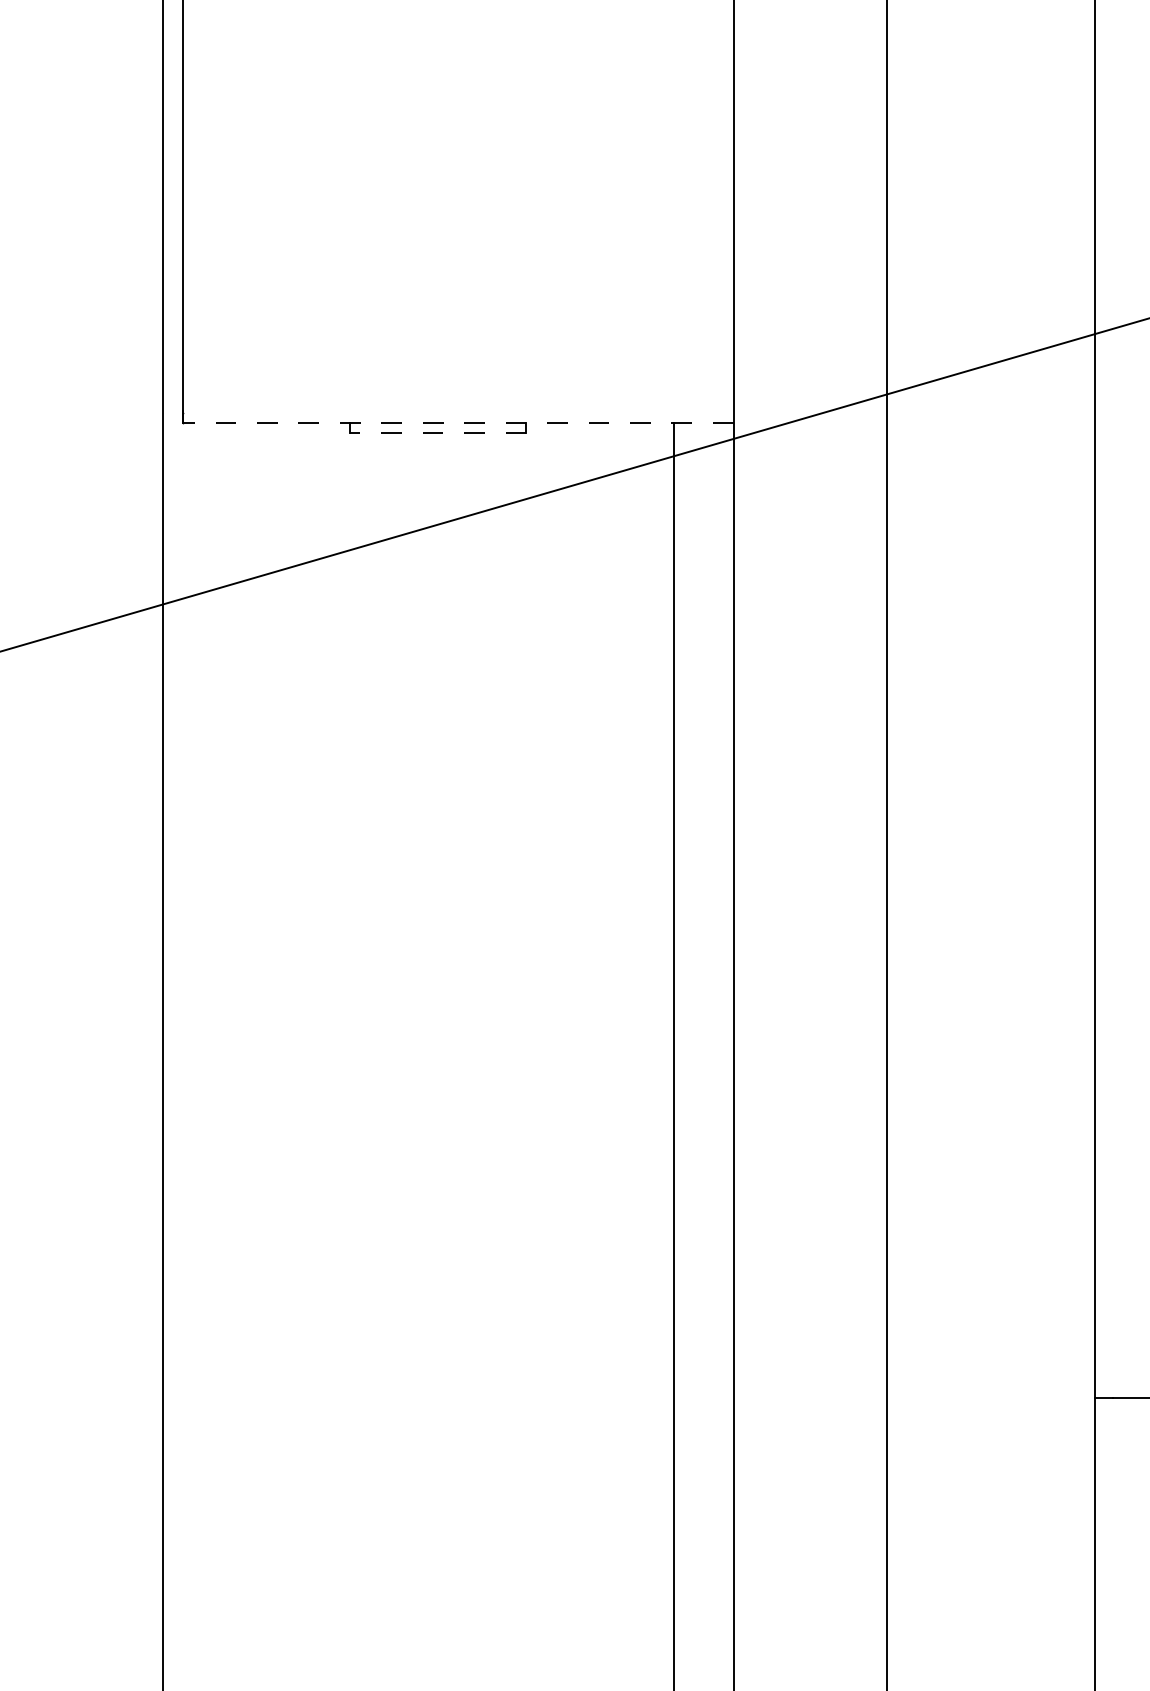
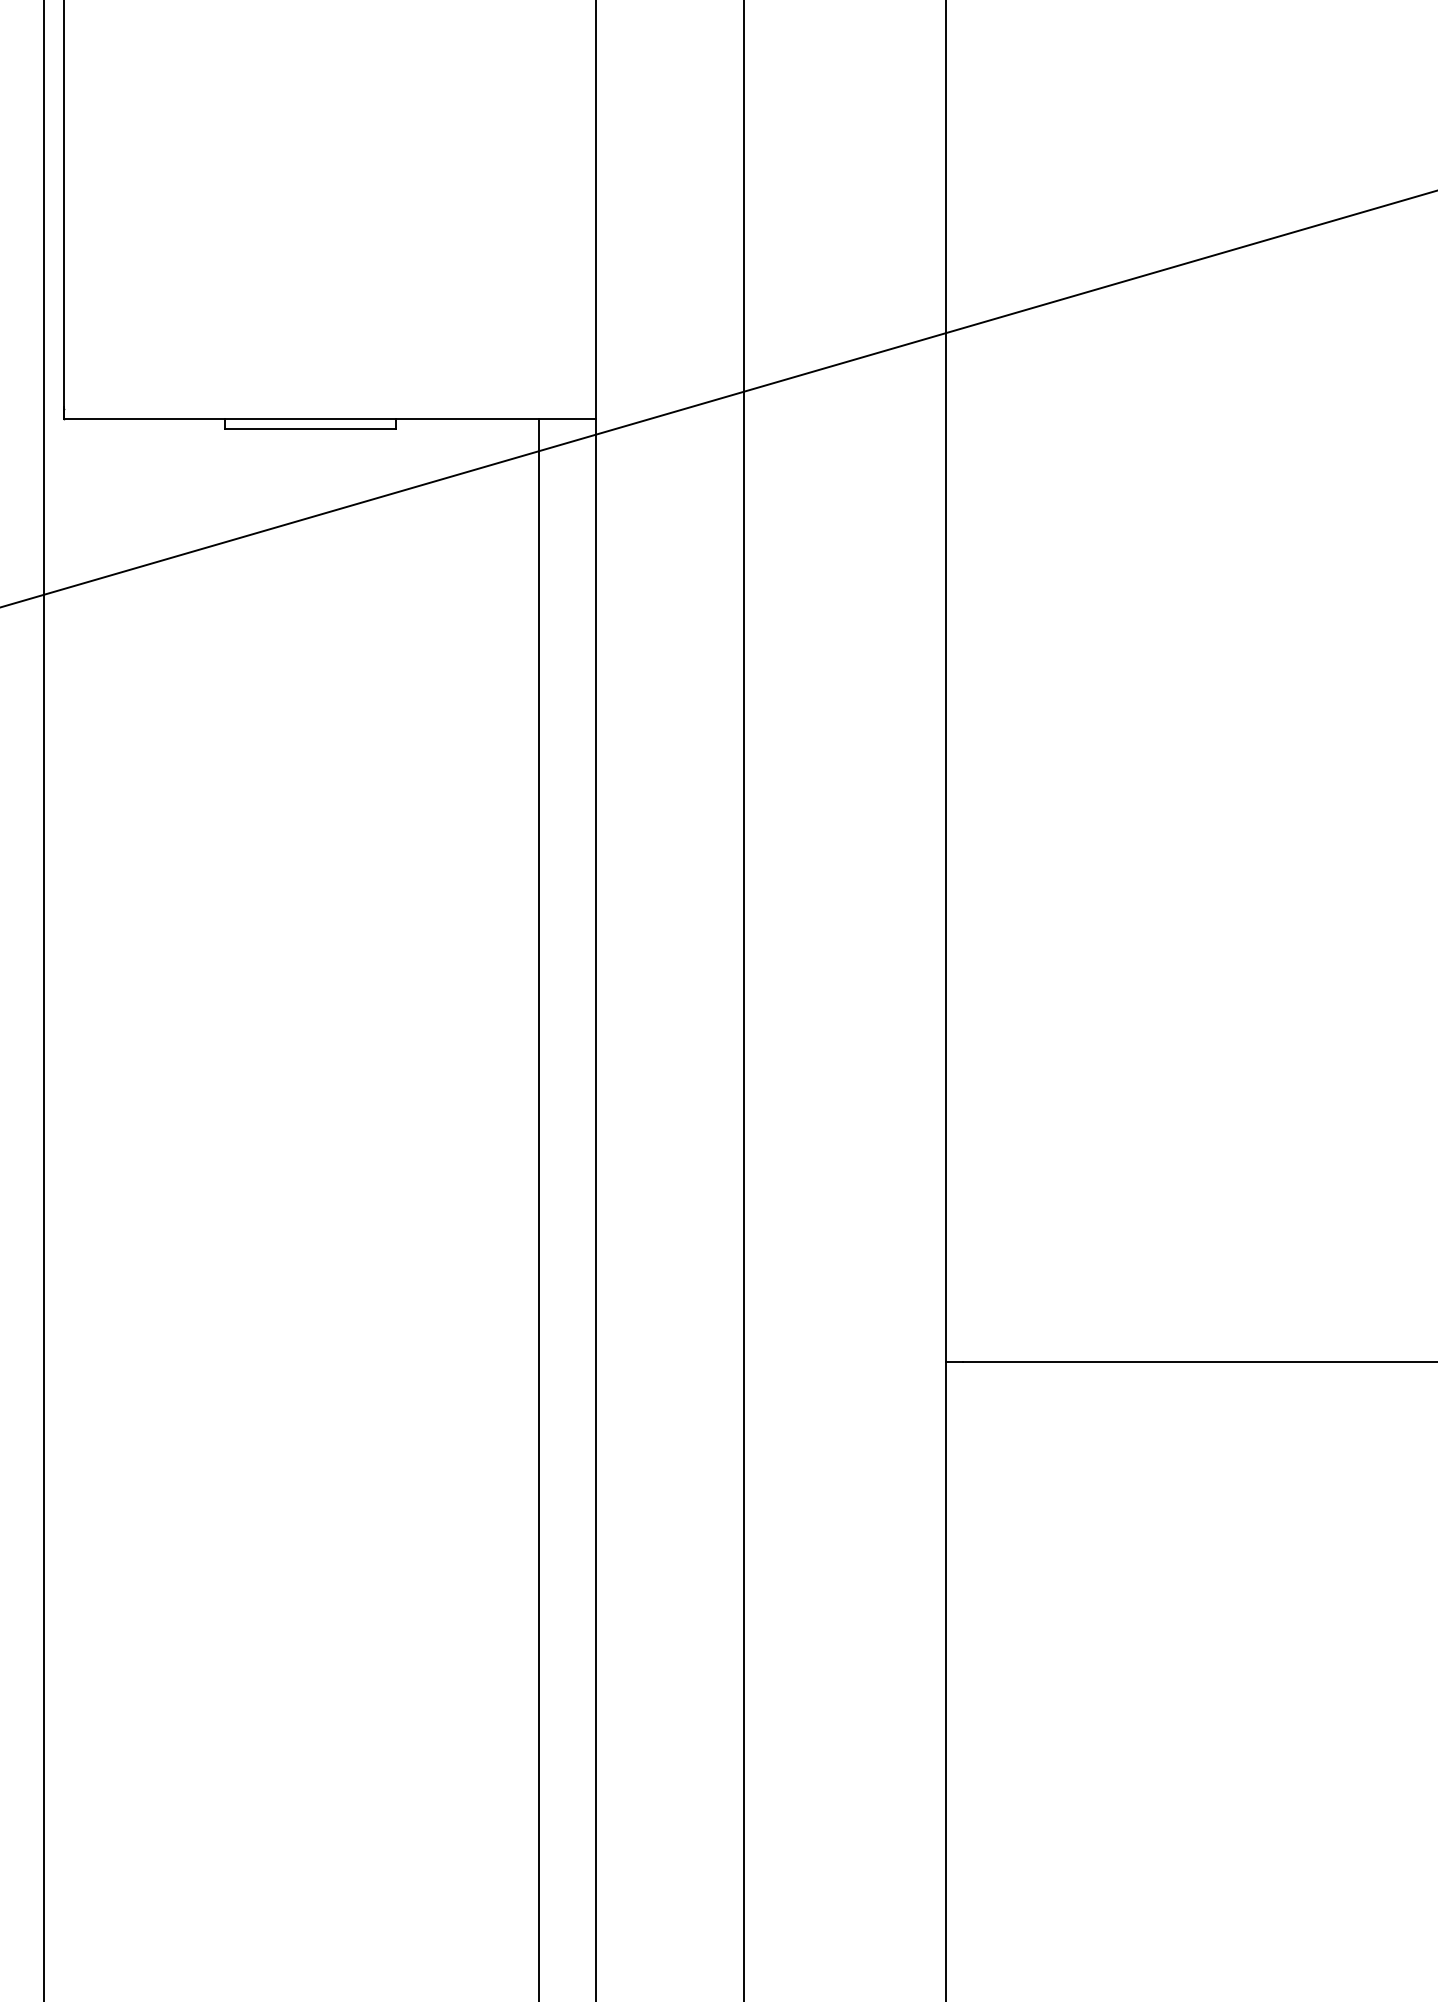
line: (457, 422) -> (329, 418), dashed -> solid
line: (438, 432) -> (310, 428), dashed -> solid

